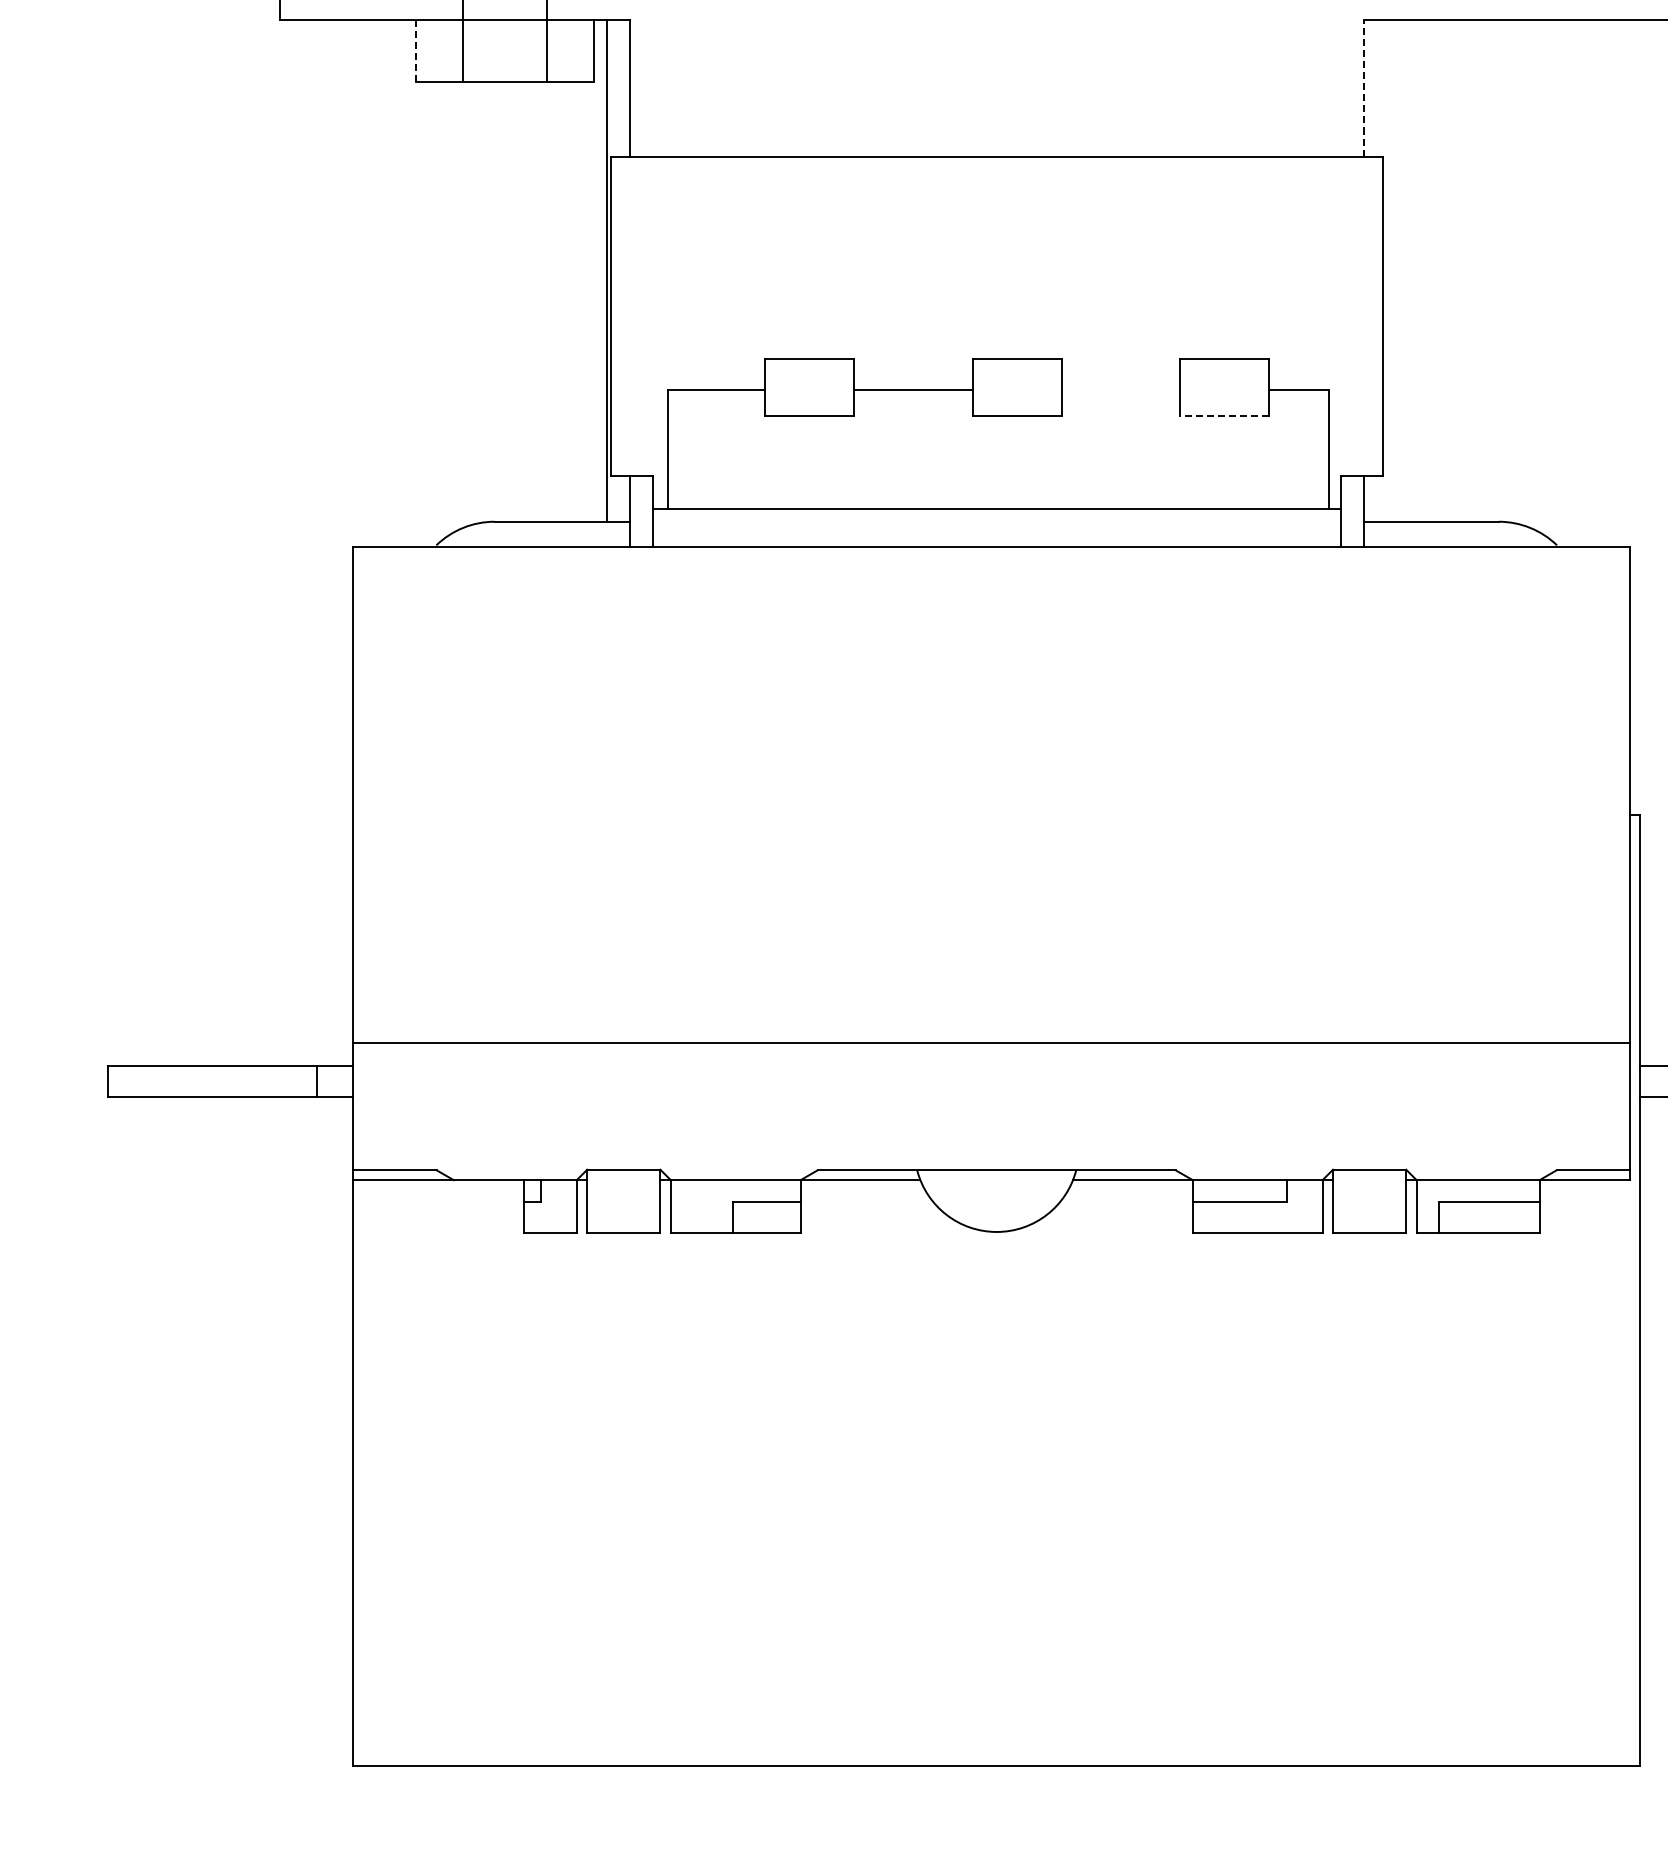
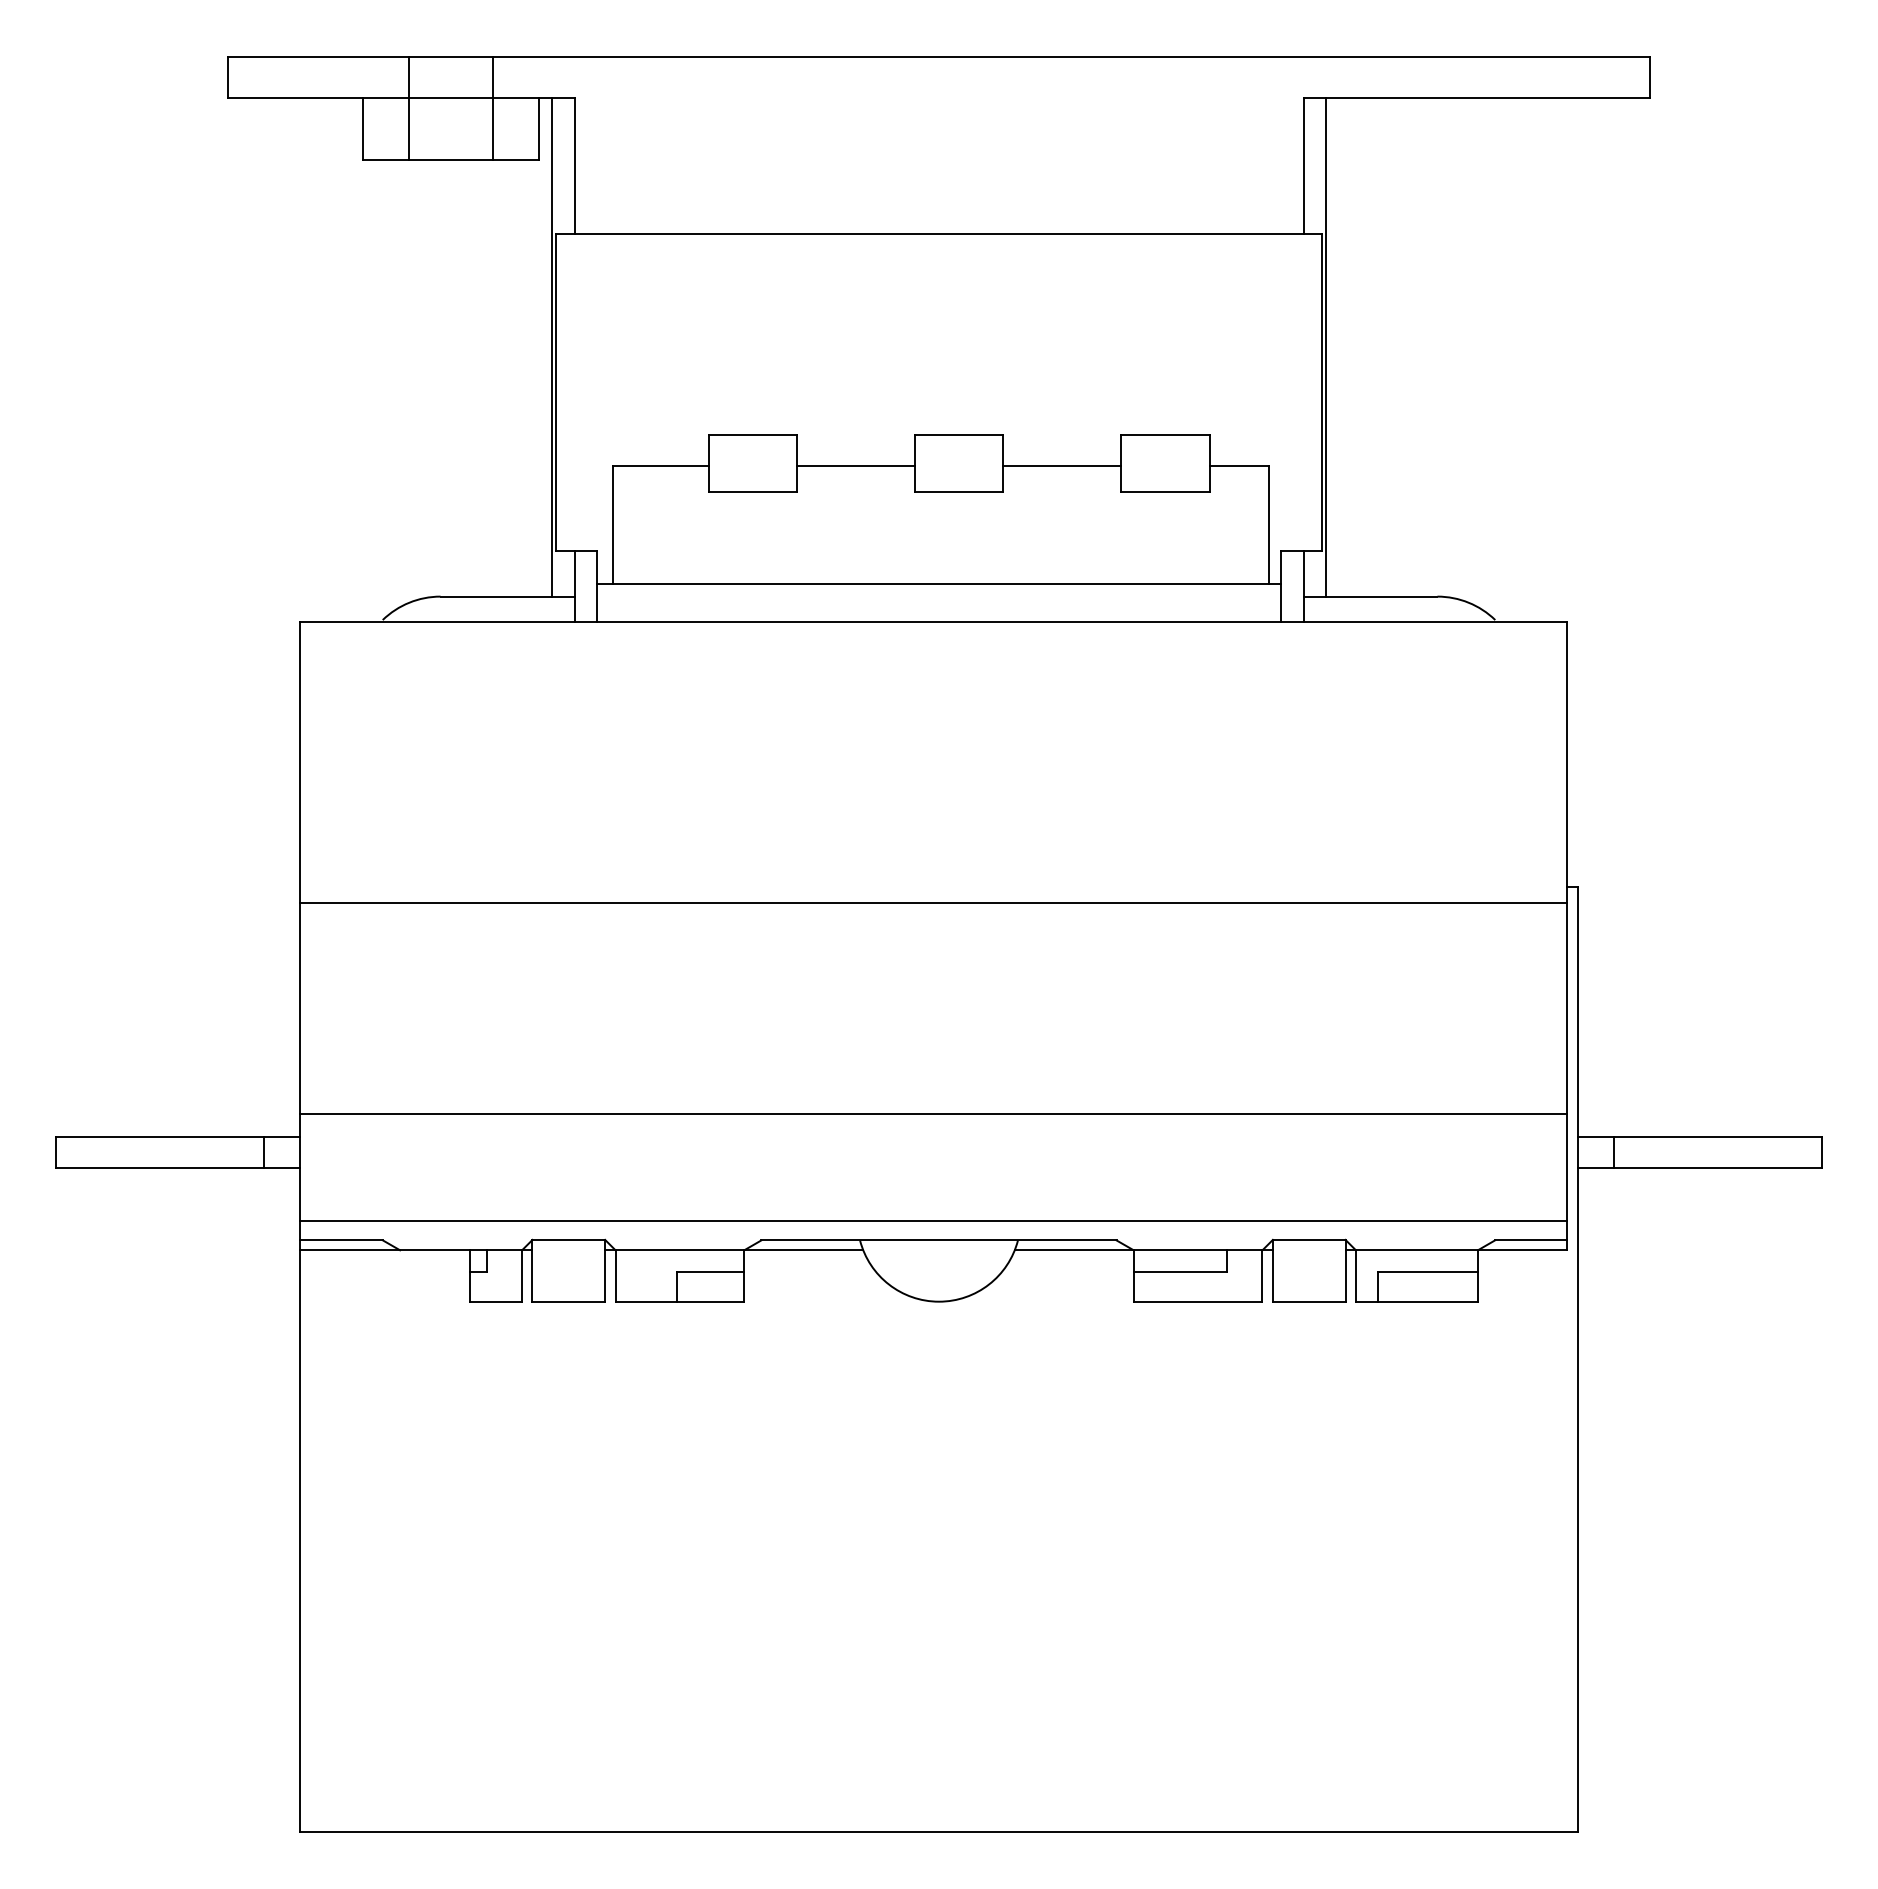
line: (415, 51) -> (362, 129), dashed -> solid
line: (1363, 87) -> (1303, 165), dashed -> solid
line: (1386, 270) -> (1325, 347), added
line: (1121, 389) -> (1062, 465), added
line: (1223, 415) -> (1164, 491), dashed -> solid
line: (991, 829) -> (933, 902), added
line: (991, 1151) -> (933, 1221), added

